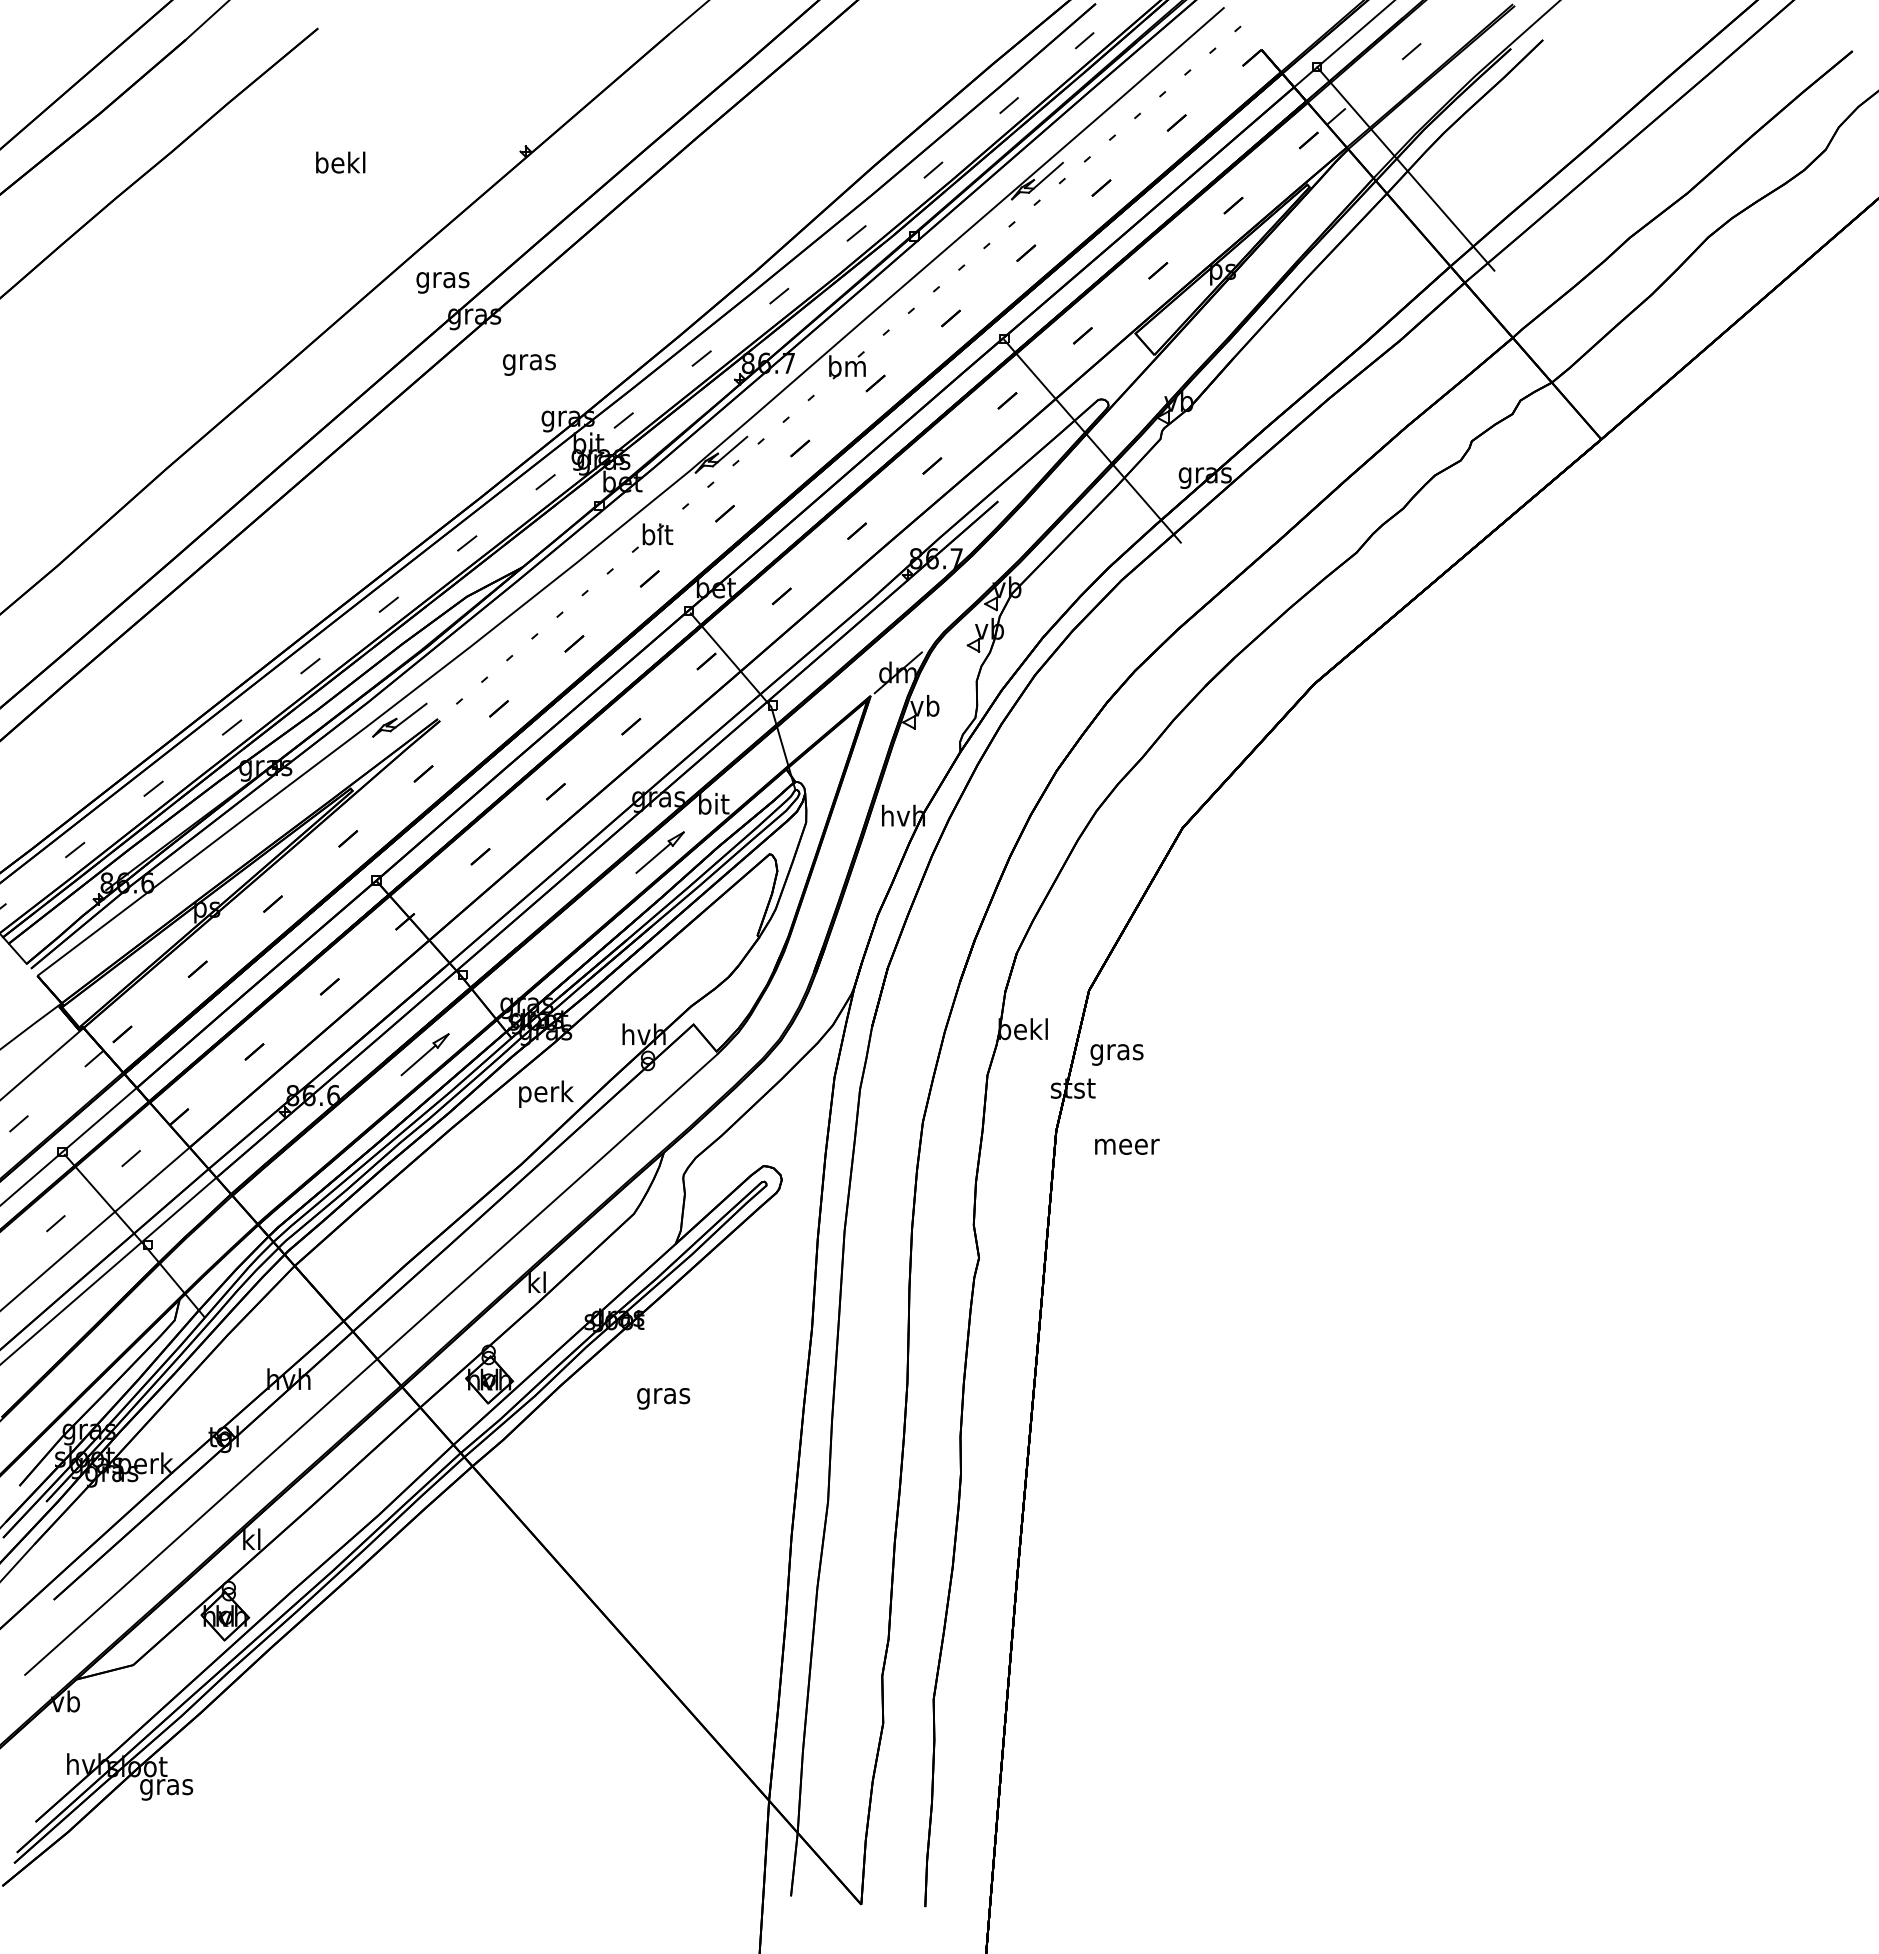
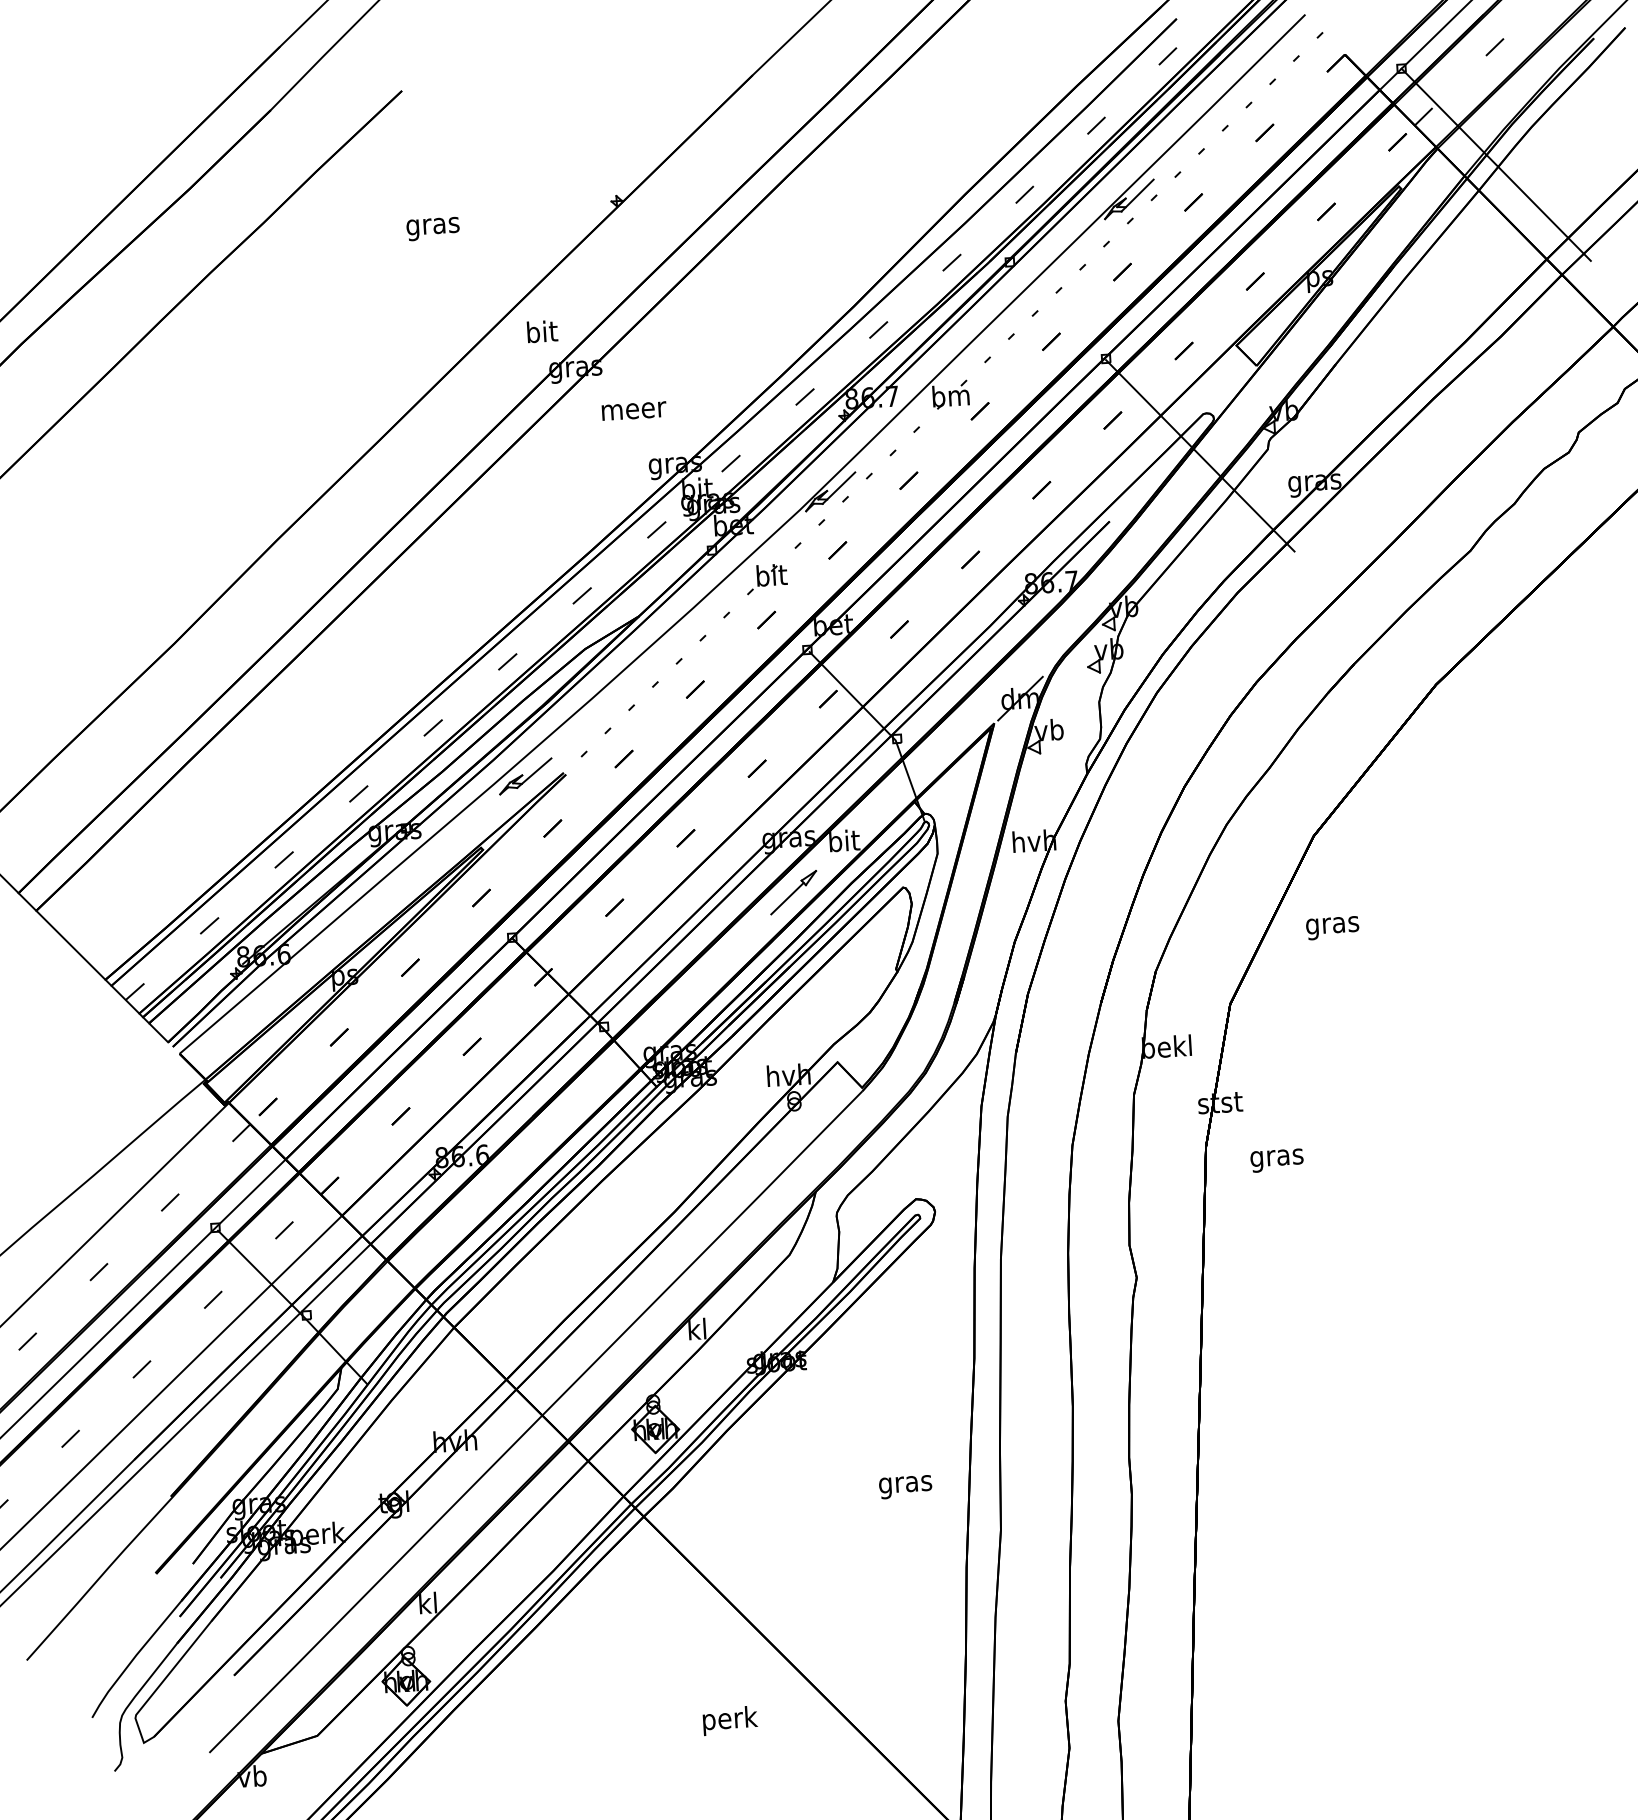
text: (340, 165) -> (432, 226), bekl -> gras
text: (442, 279) -> (541, 333), gras -> bit
text: (530, 364) -> (634, 413), gras -> meer
part: (424, 1054) -> (570, 1108), removed
text: (1116, 1054) -> (1332, 927), moved
text: (546, 1093) -> (730, 1719), moved
text: (1127, 1149) -> (1278, 1160), meer -> gras
text: (663, 1398) -> (905, 1486), moved

